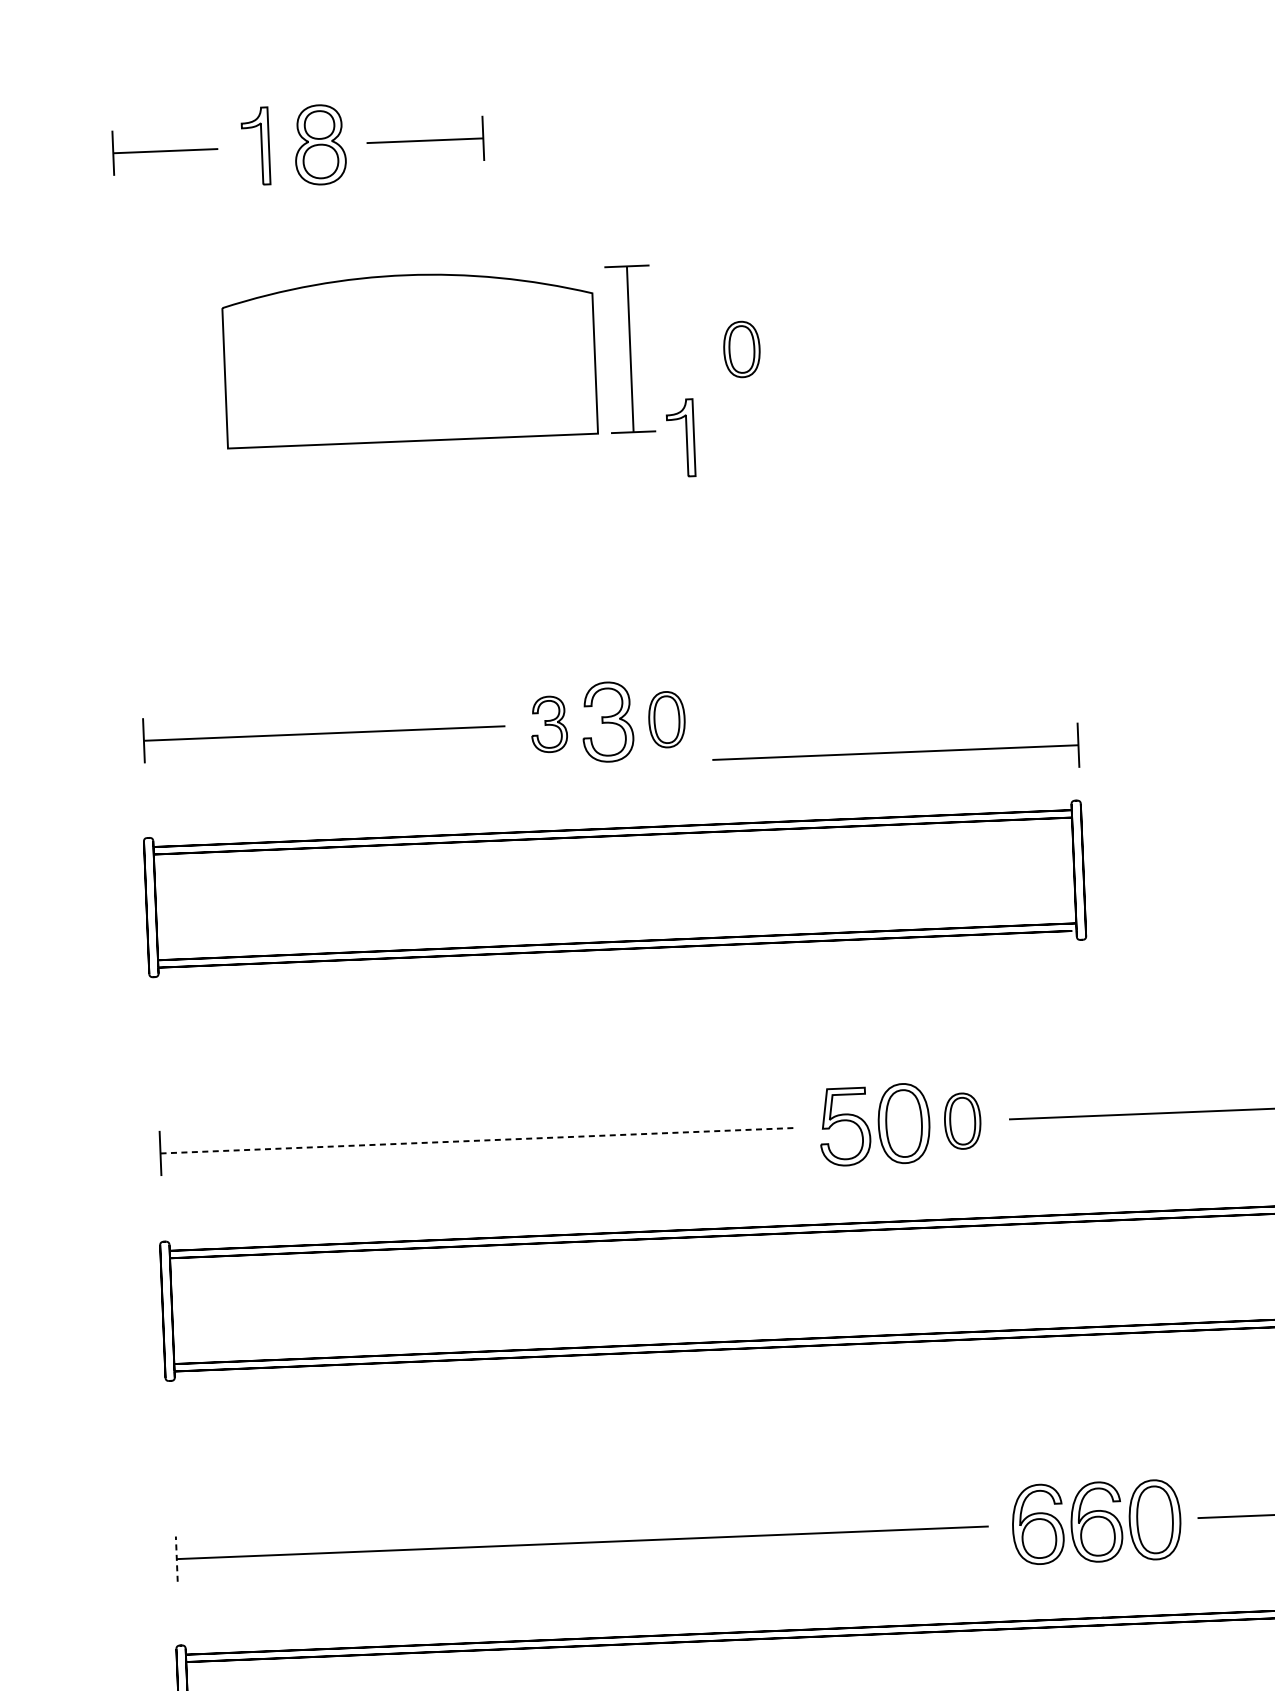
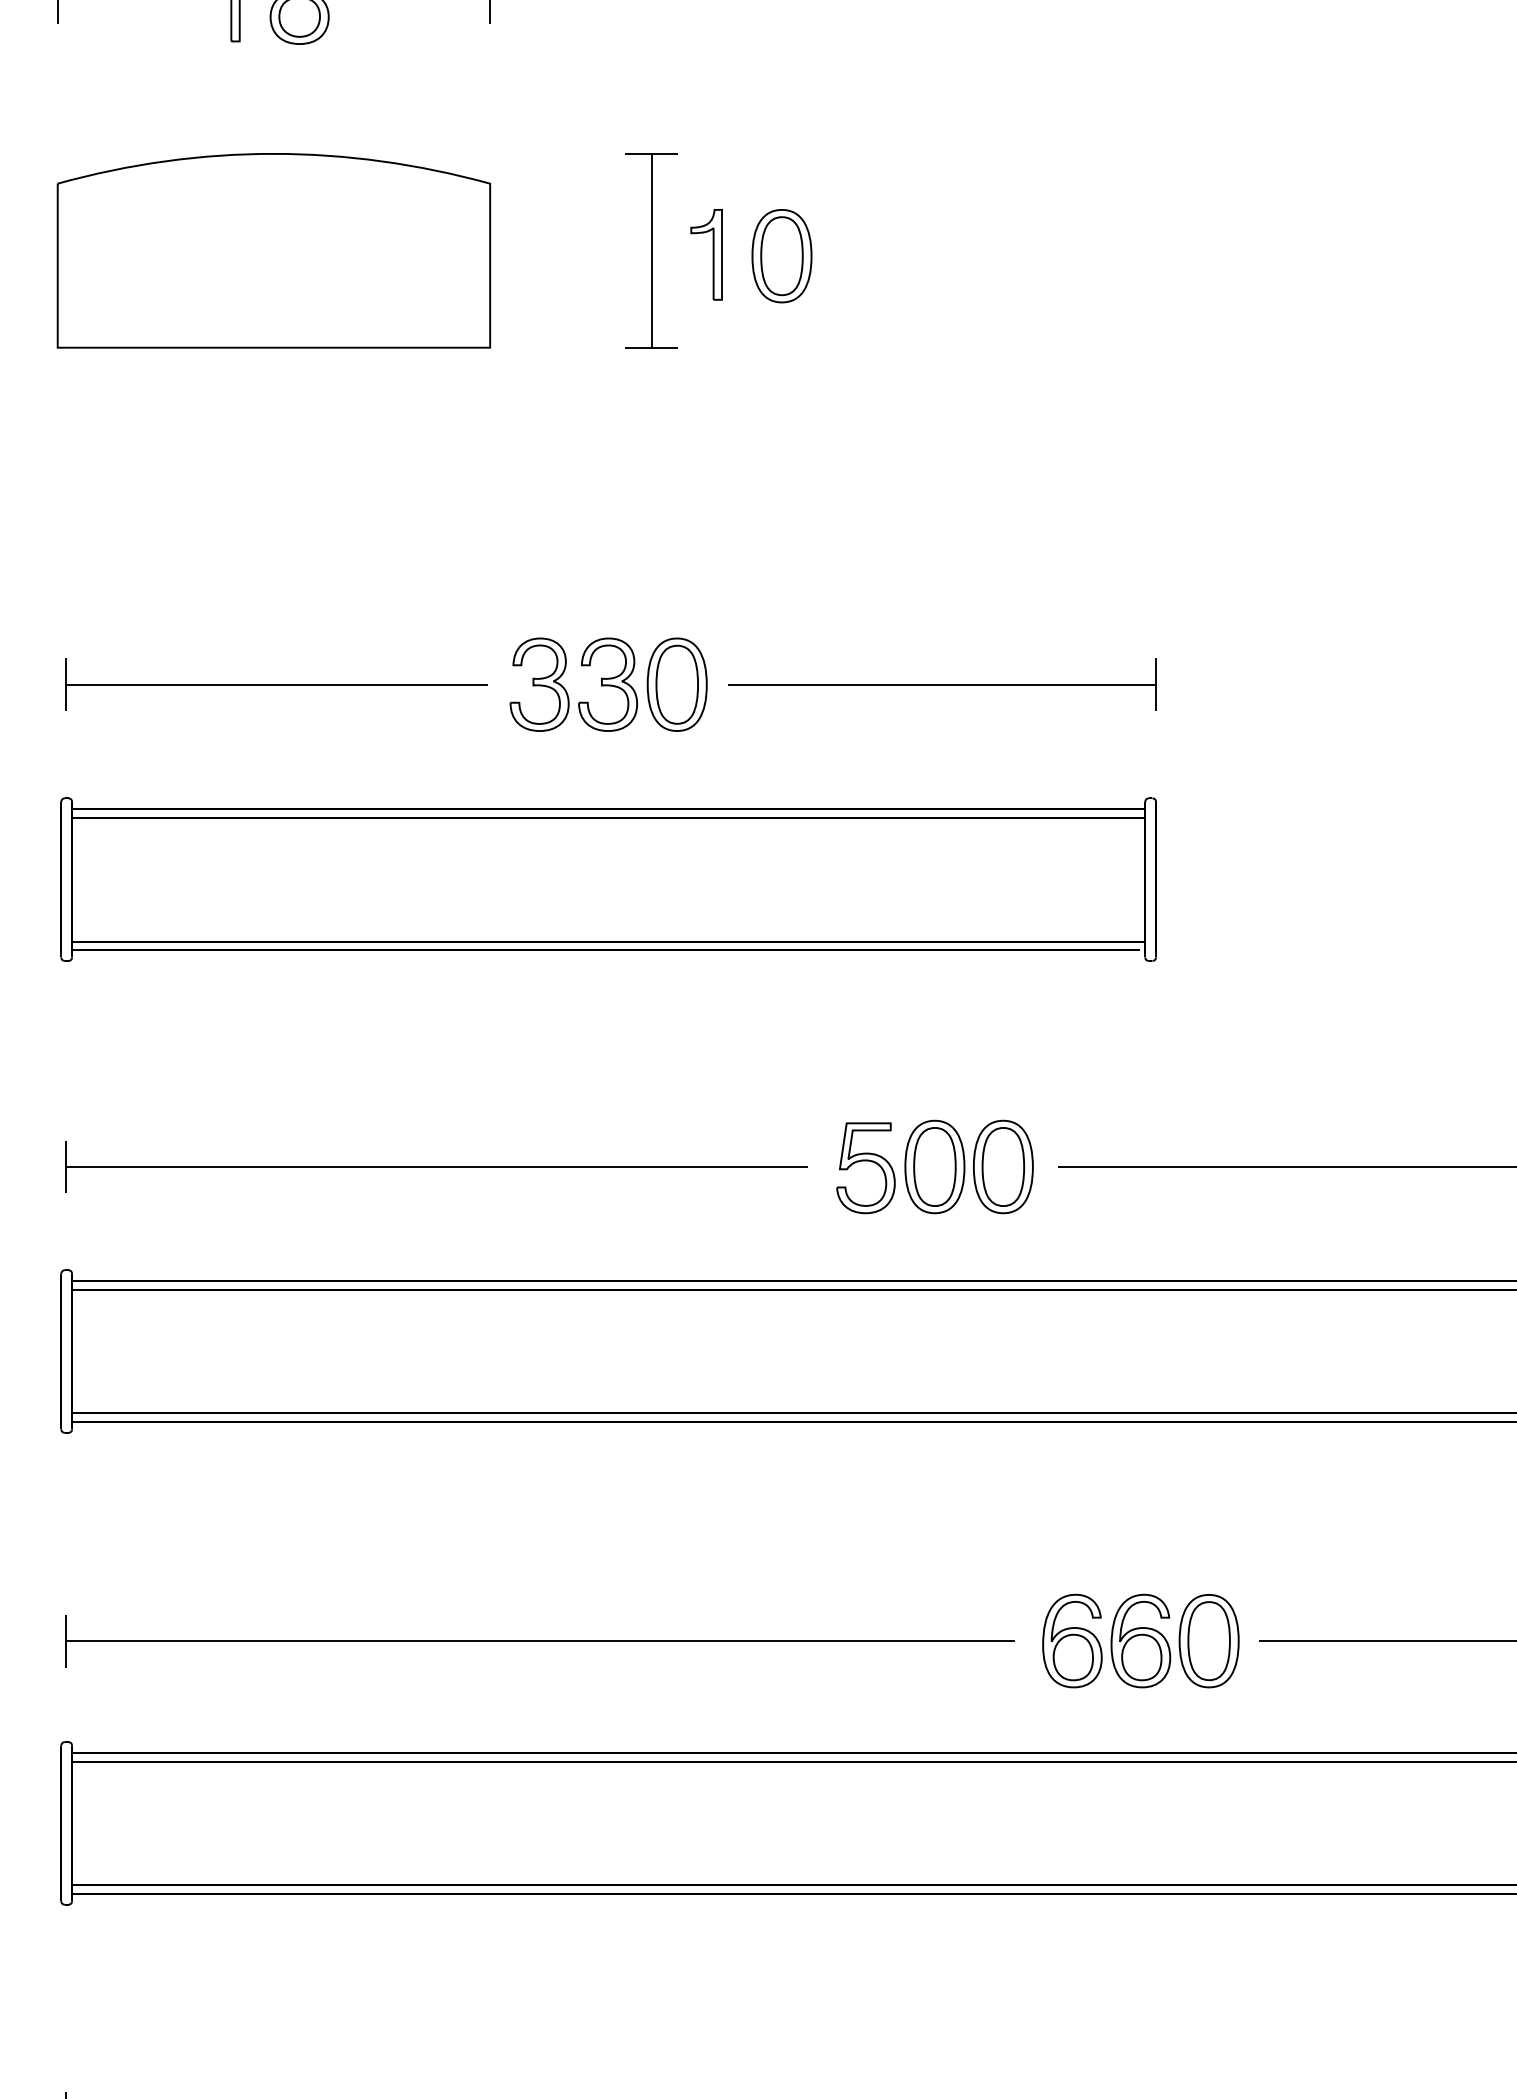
part: (741, 349) -> (781, 256), size x1.43
part: (409, 357) -> (273, 250), moved
part: (680, 437) -> (706, 254), moved
part: (666, 719) -> (676, 684), size x1.43
part: (549, 724) -> (539, 684), size x1.43
part: (895, 752) -> (942, 684), moved
part: (962, 1120) -> (1003, 1166), size x1.43
line: (478, 1141) -> (437, 1167), dashed -> solid
line: (176, 1558) -> (65, 1640), dashed -> solid

